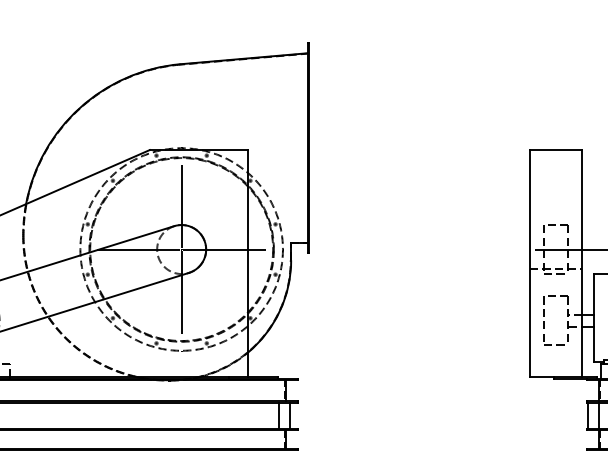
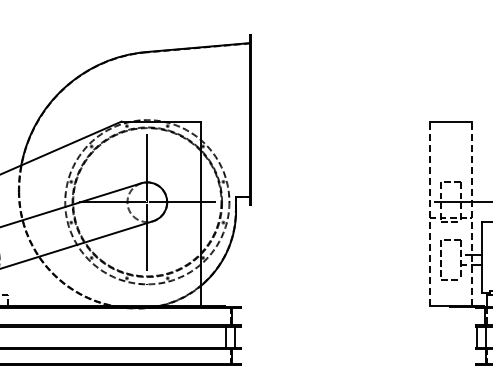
line: (529, 263) -> (429, 213), solid -> dashed
line: (582, 263) -> (472, 213), solid -> dashed

